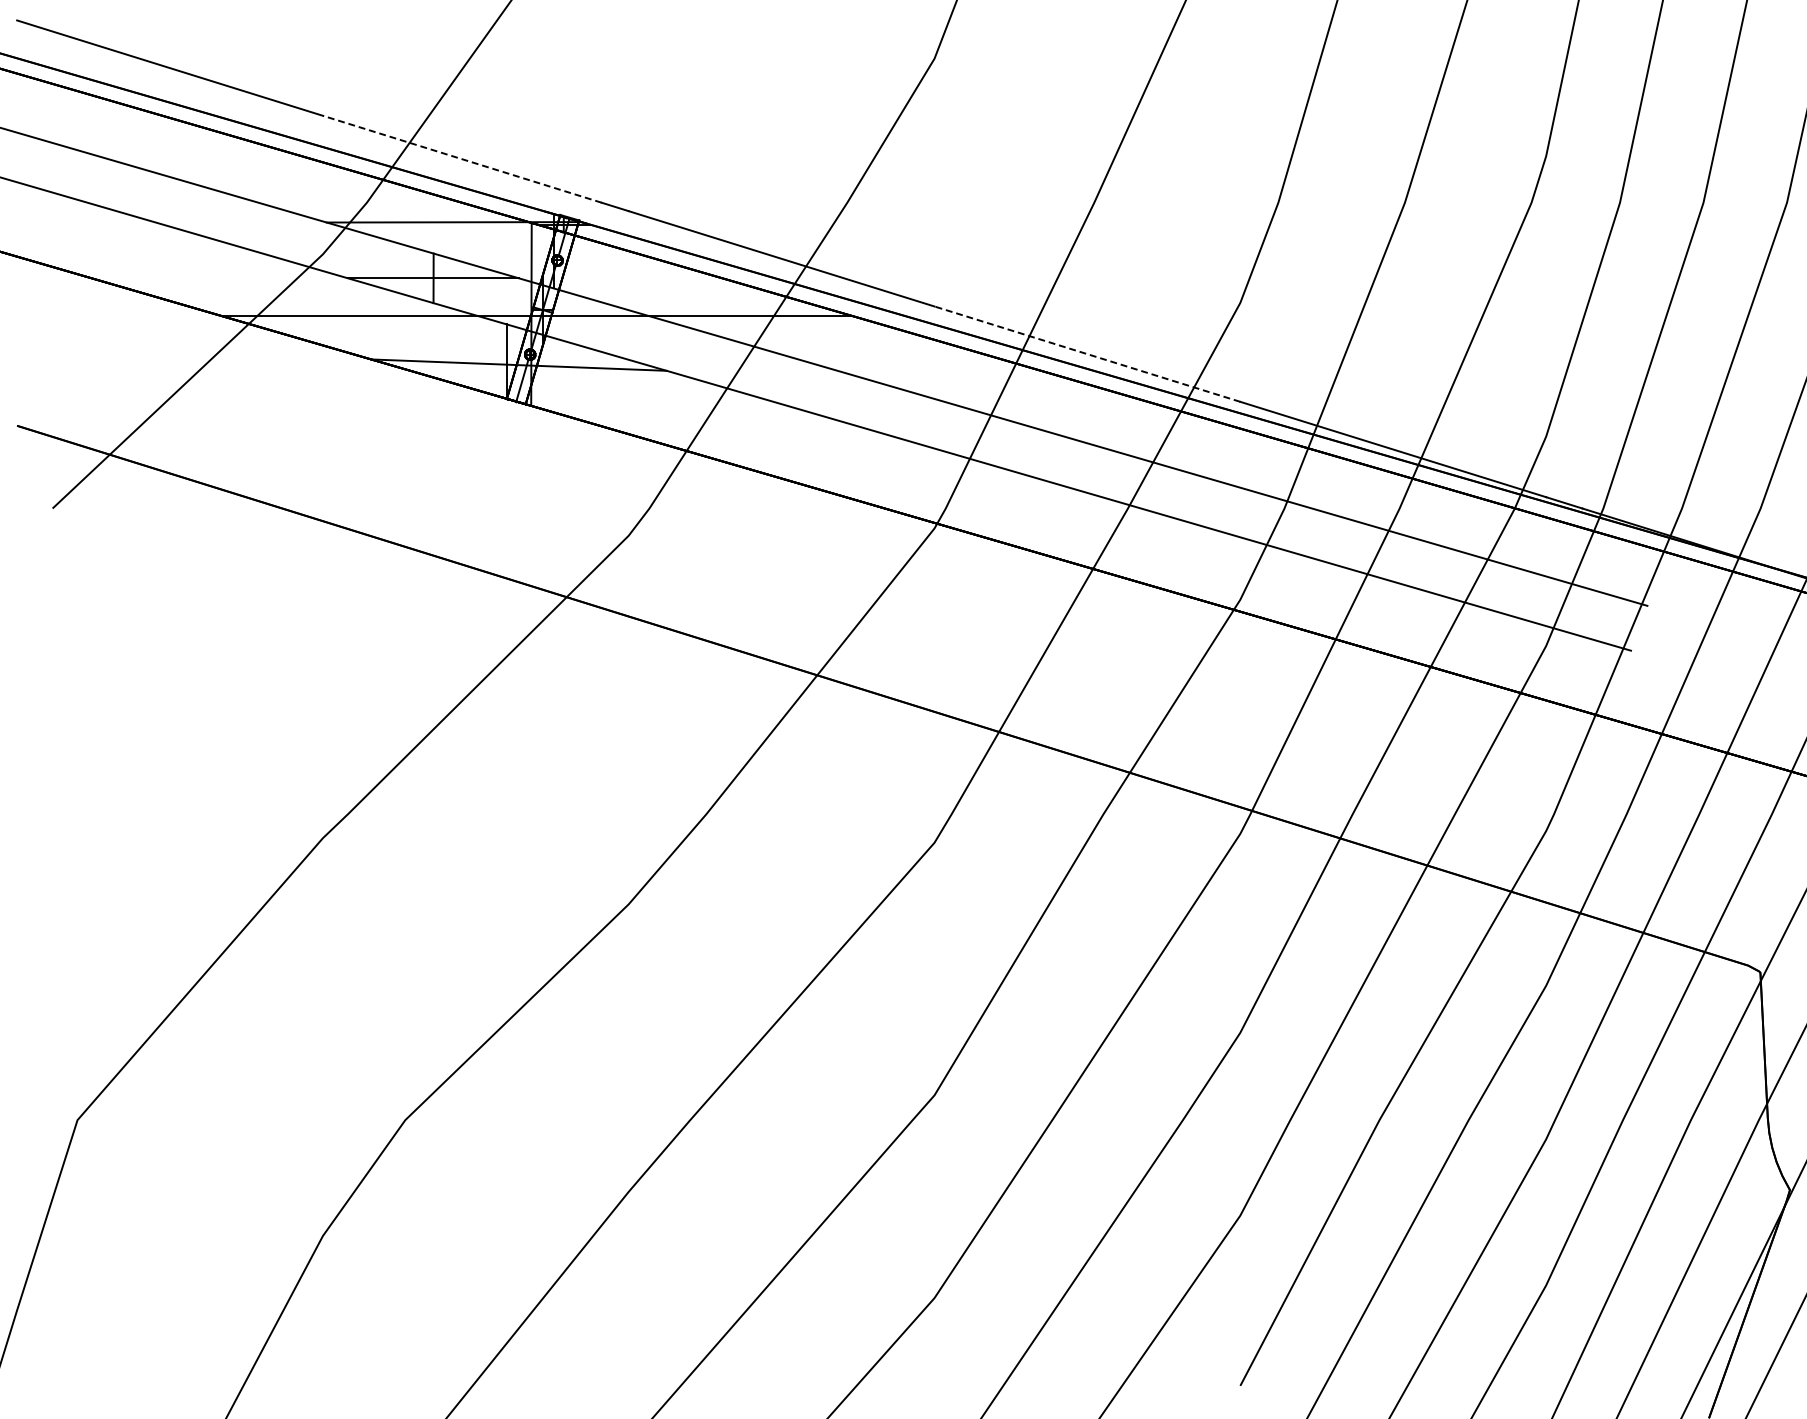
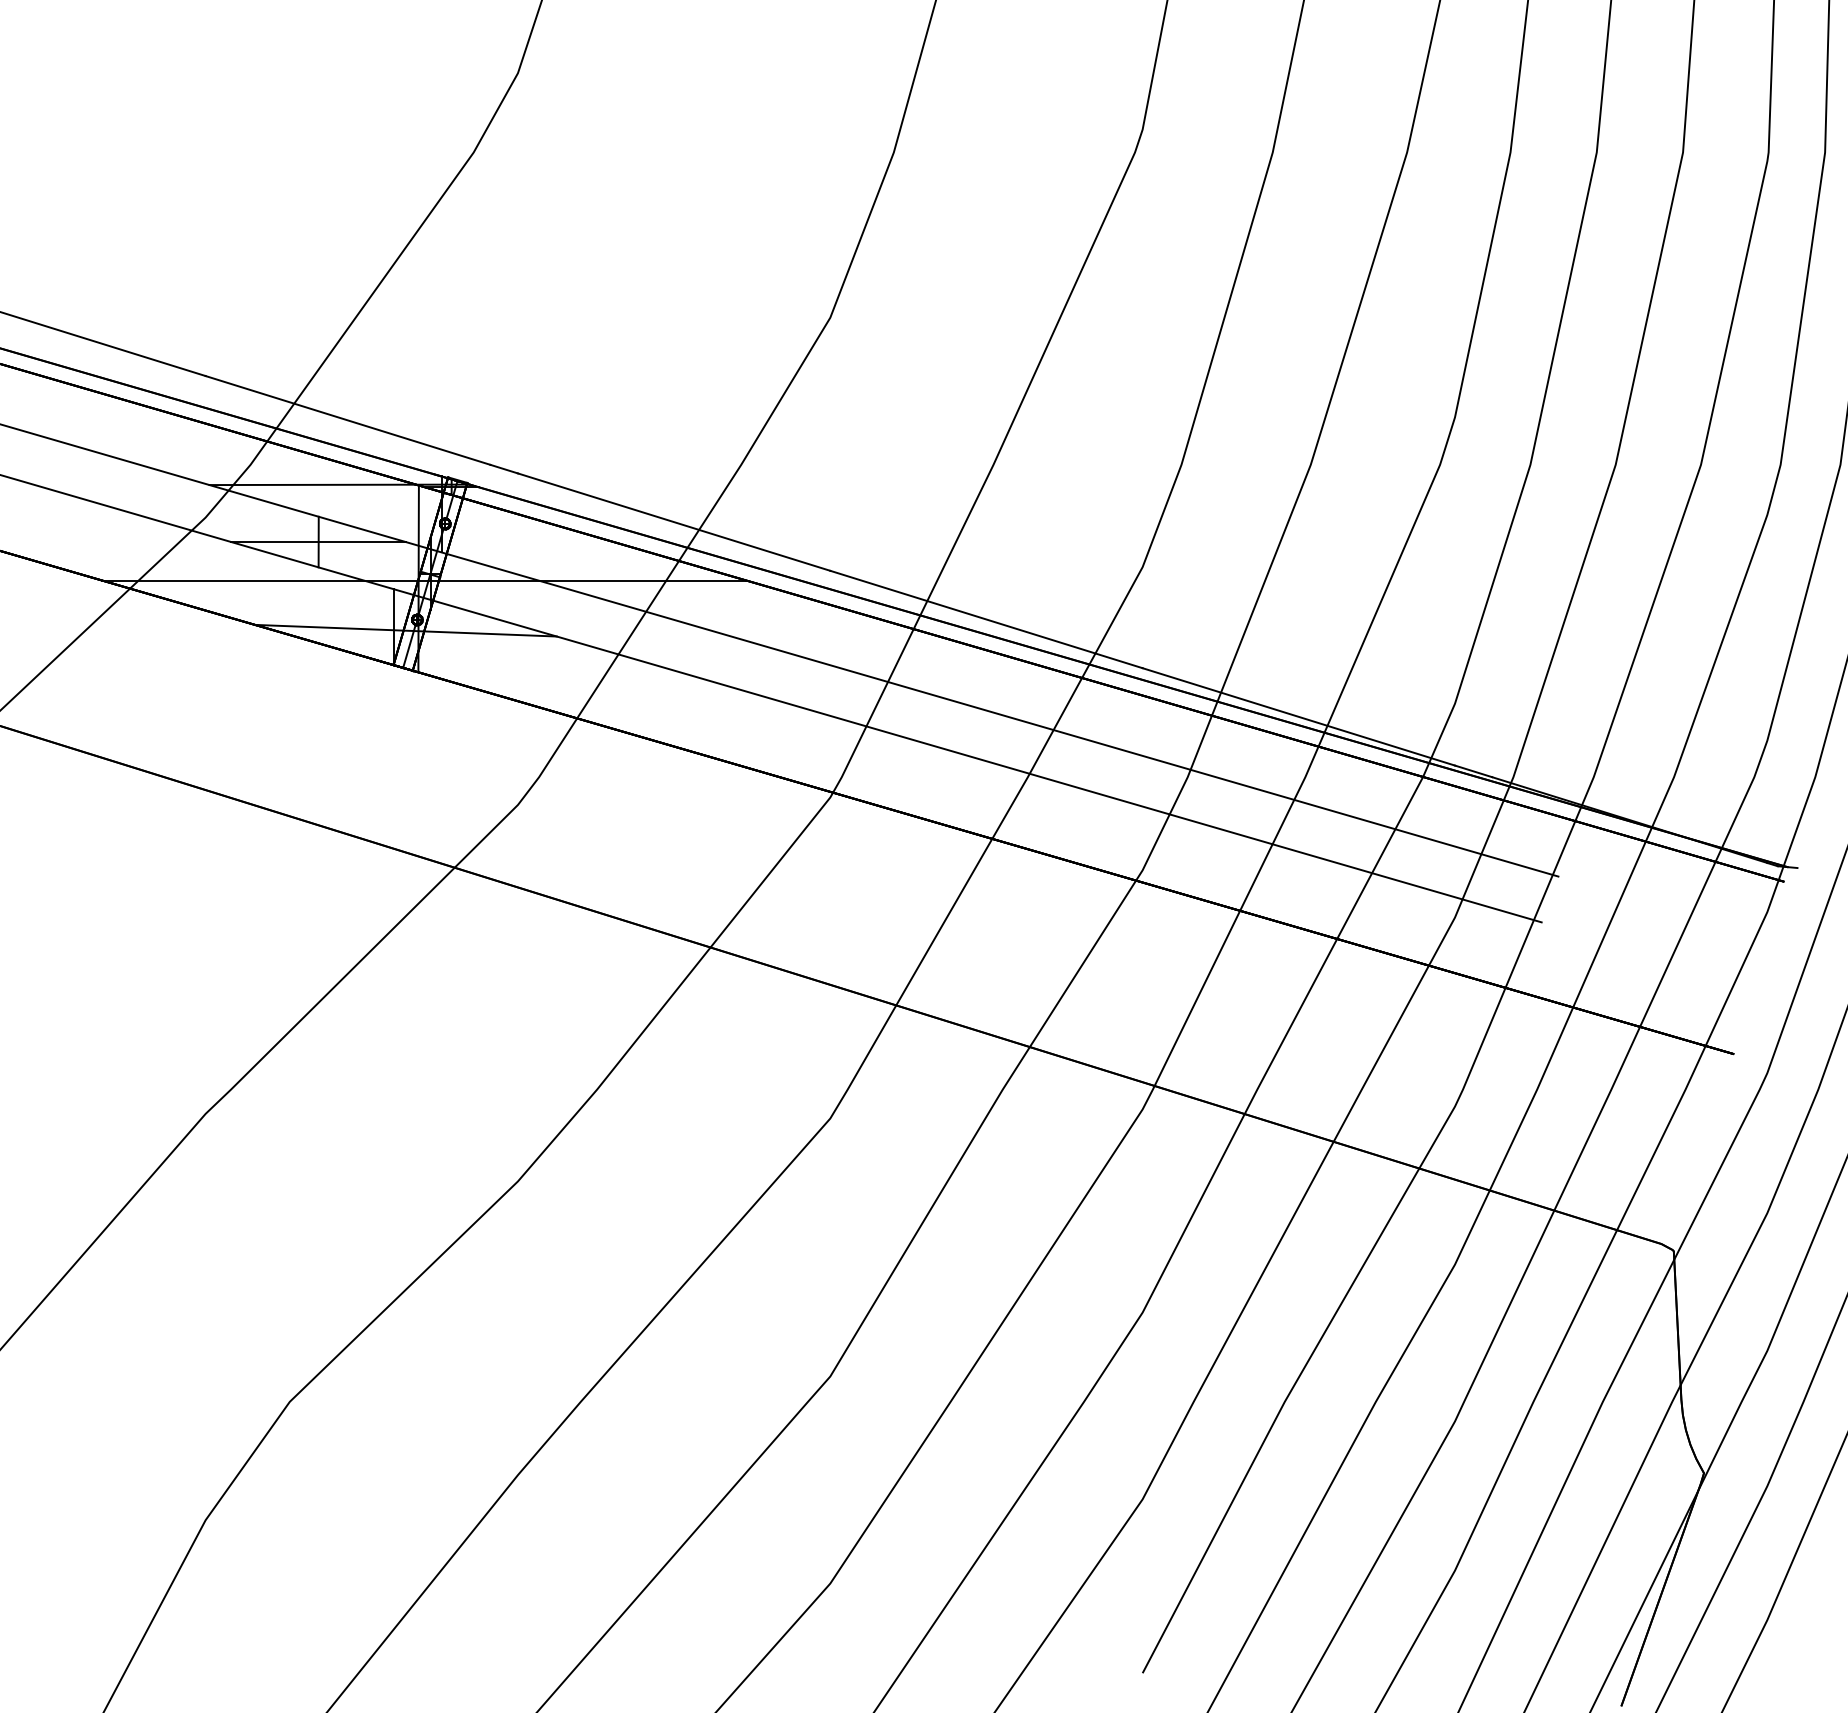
line: (461, 159) -> (347, 420), dashed -> solid
line: (1087, 354) -> (986, 619), dashed -> solid

